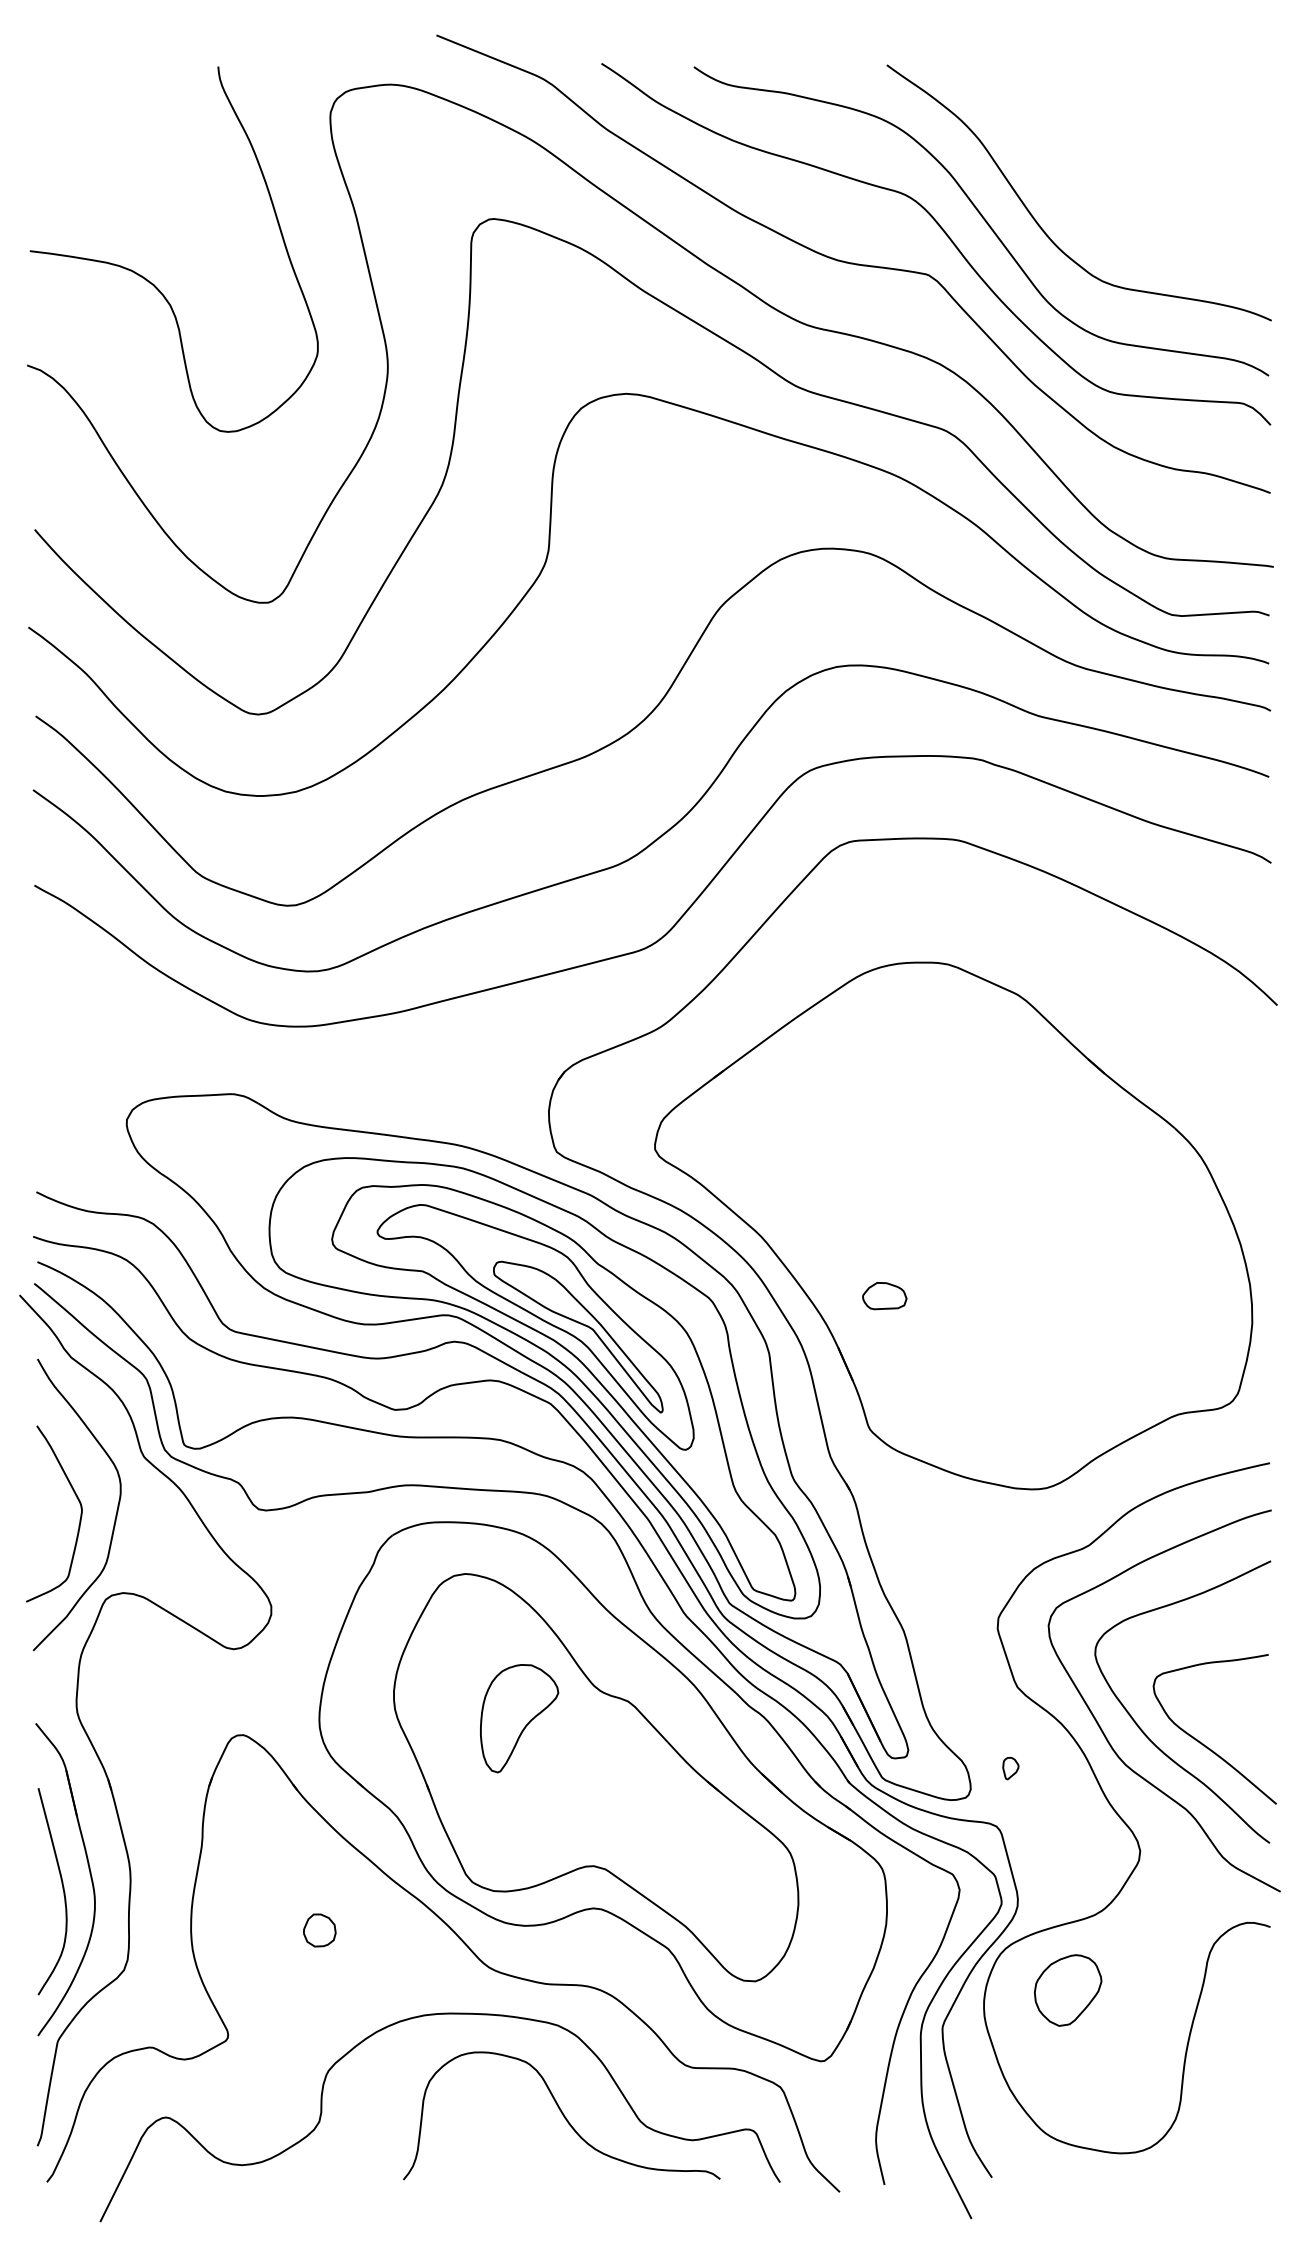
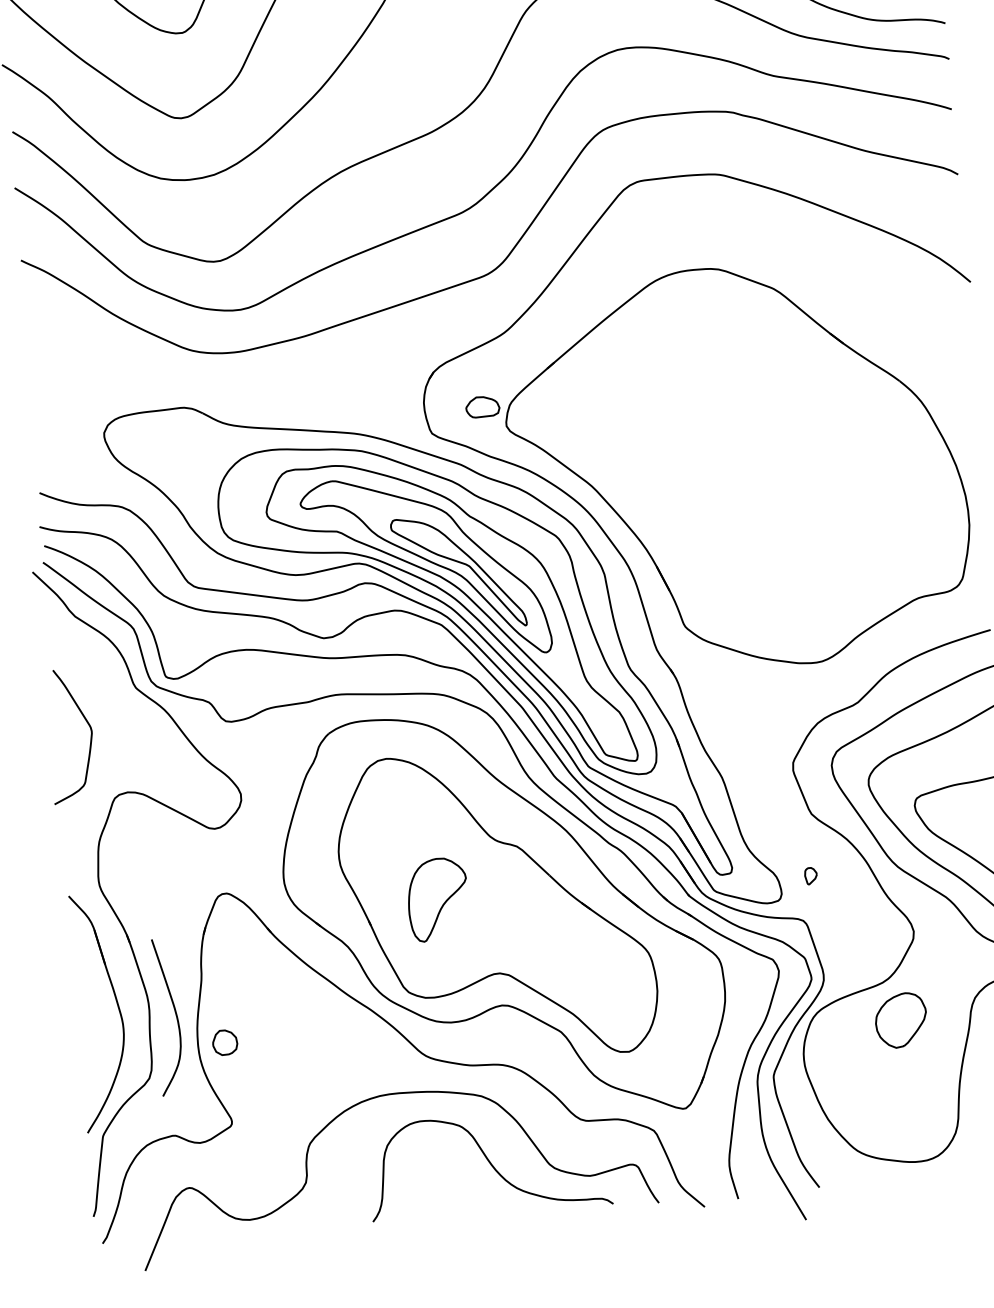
part: (884, 1296) -> (482, 407), moved
curve: (115, 1514) -> (117, 733), removed
part: (519, 1718) -> (437, 899), moved
curve: (62, 1889) -> (175, 1015), moved
part: (319, 1930) -> (224, 1042), moved
part: (1068, 1990) -> (901, 1020), moved

